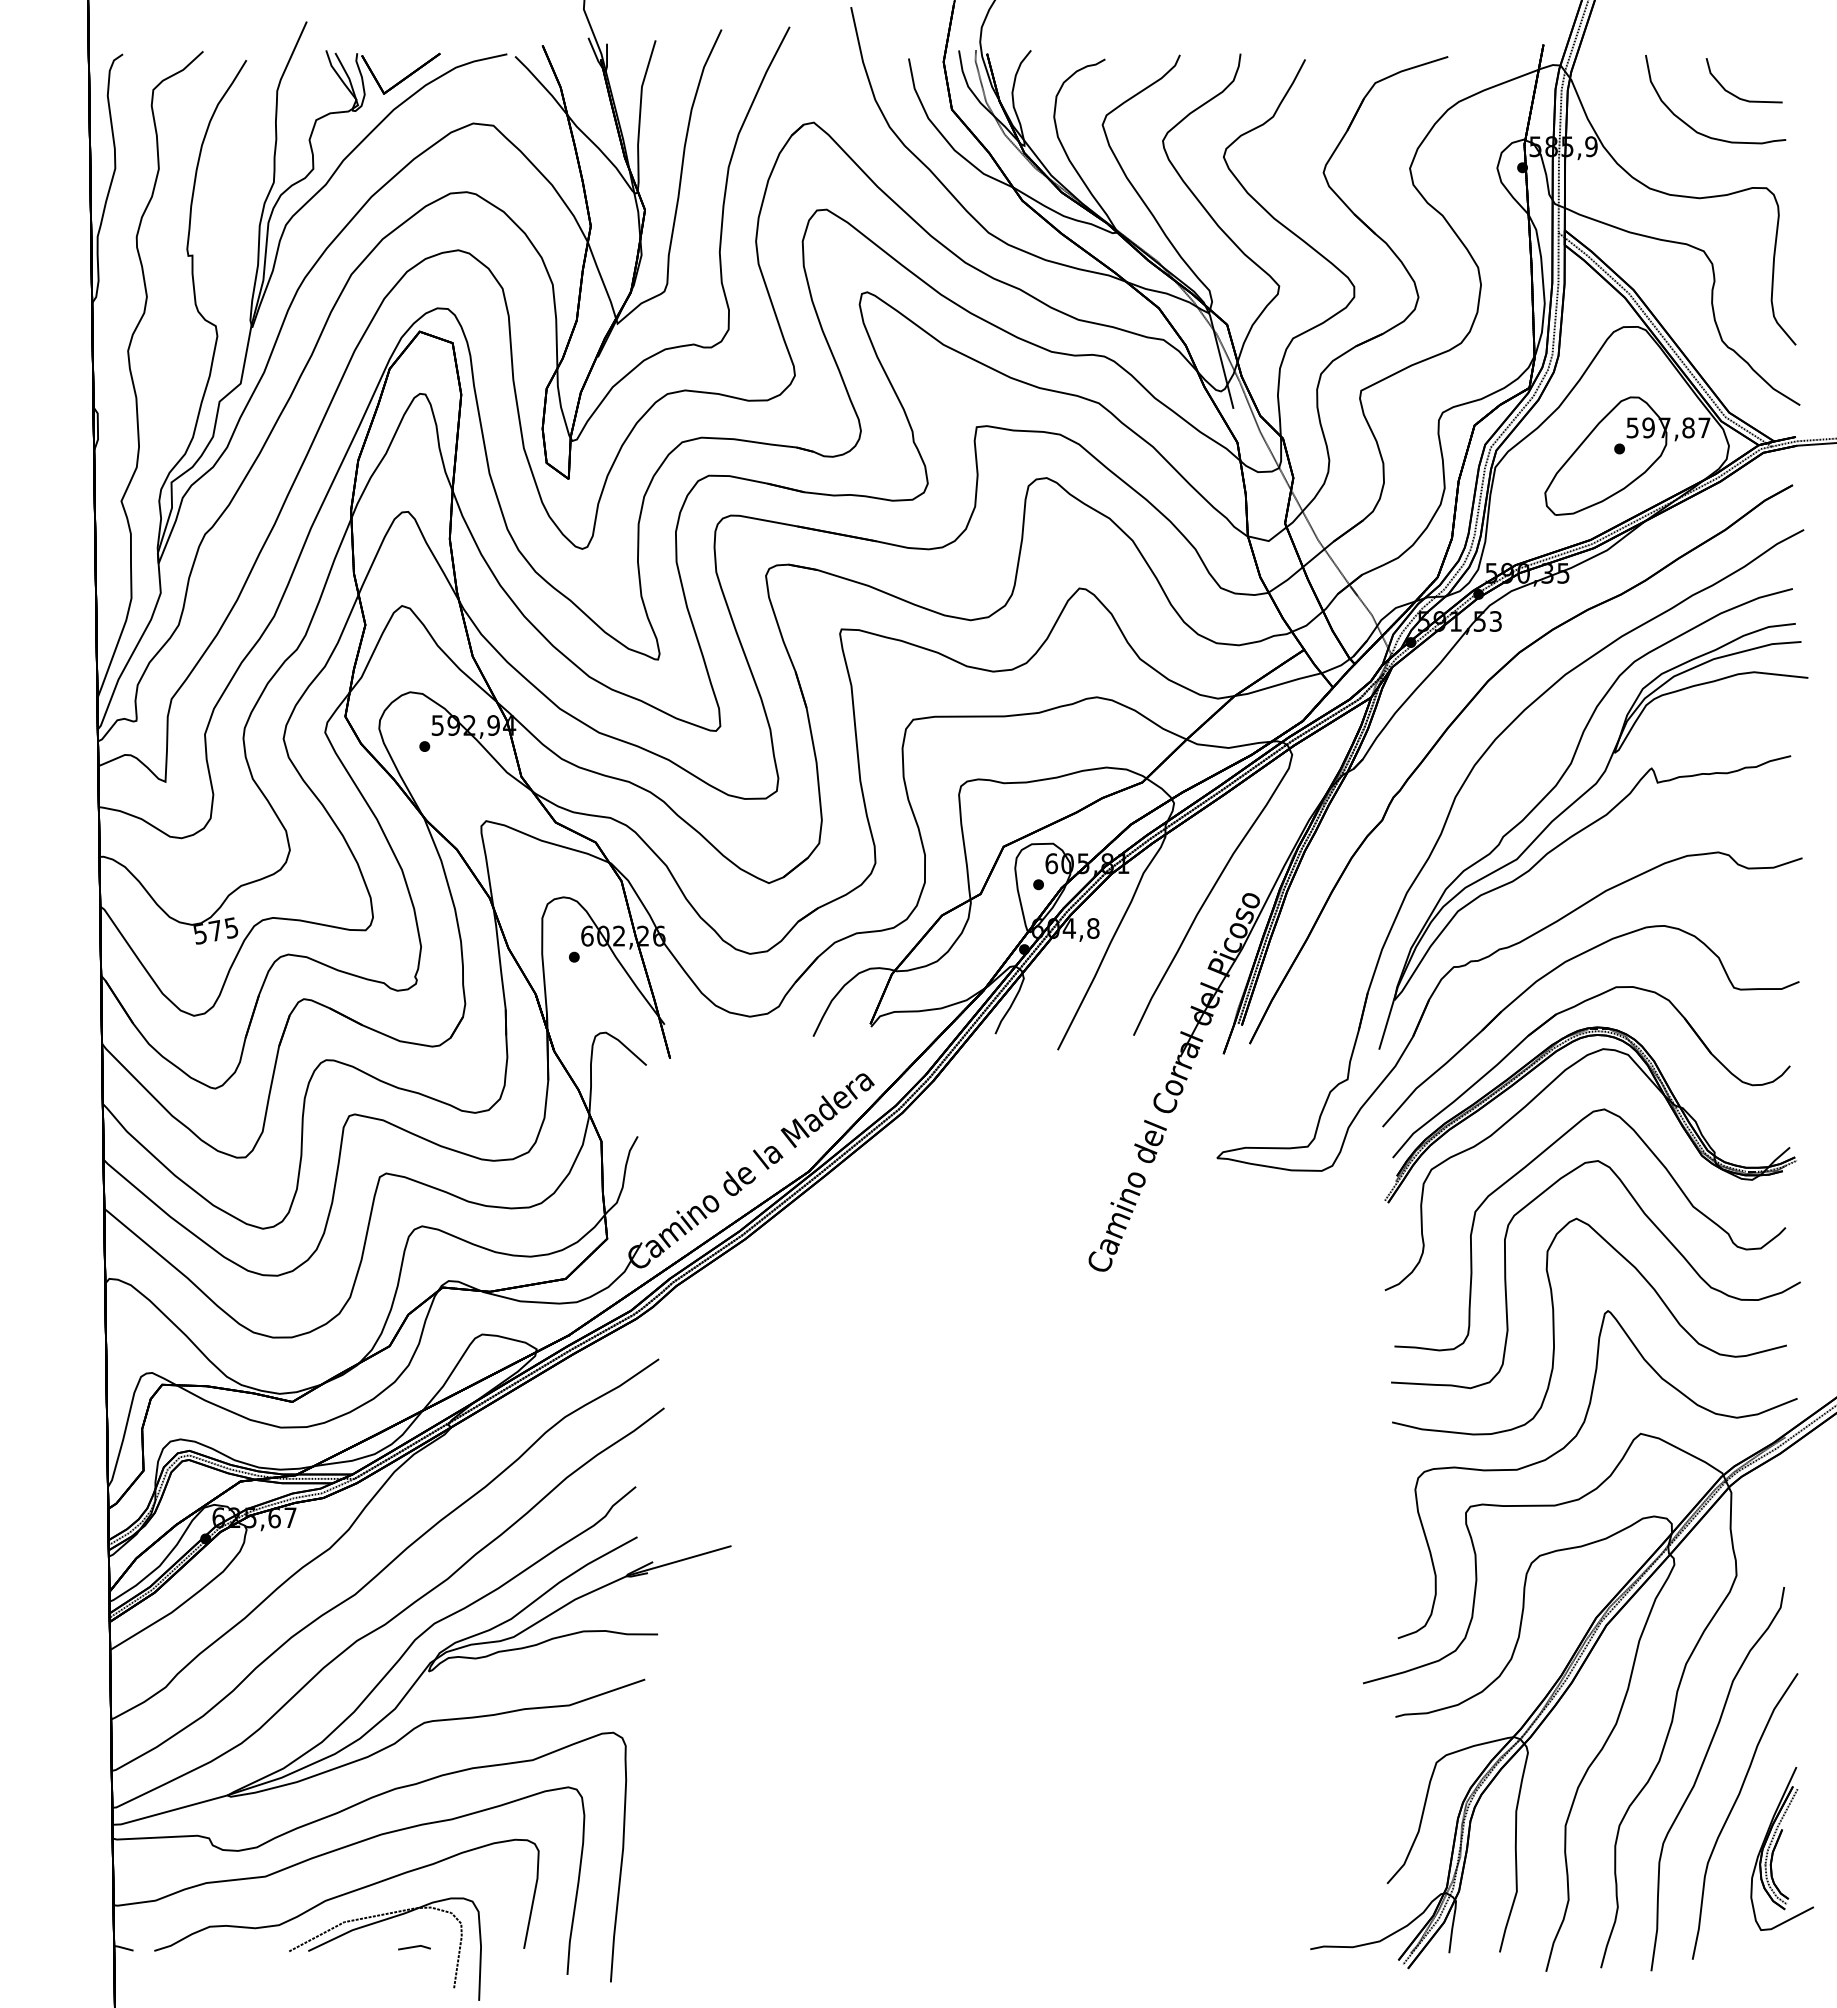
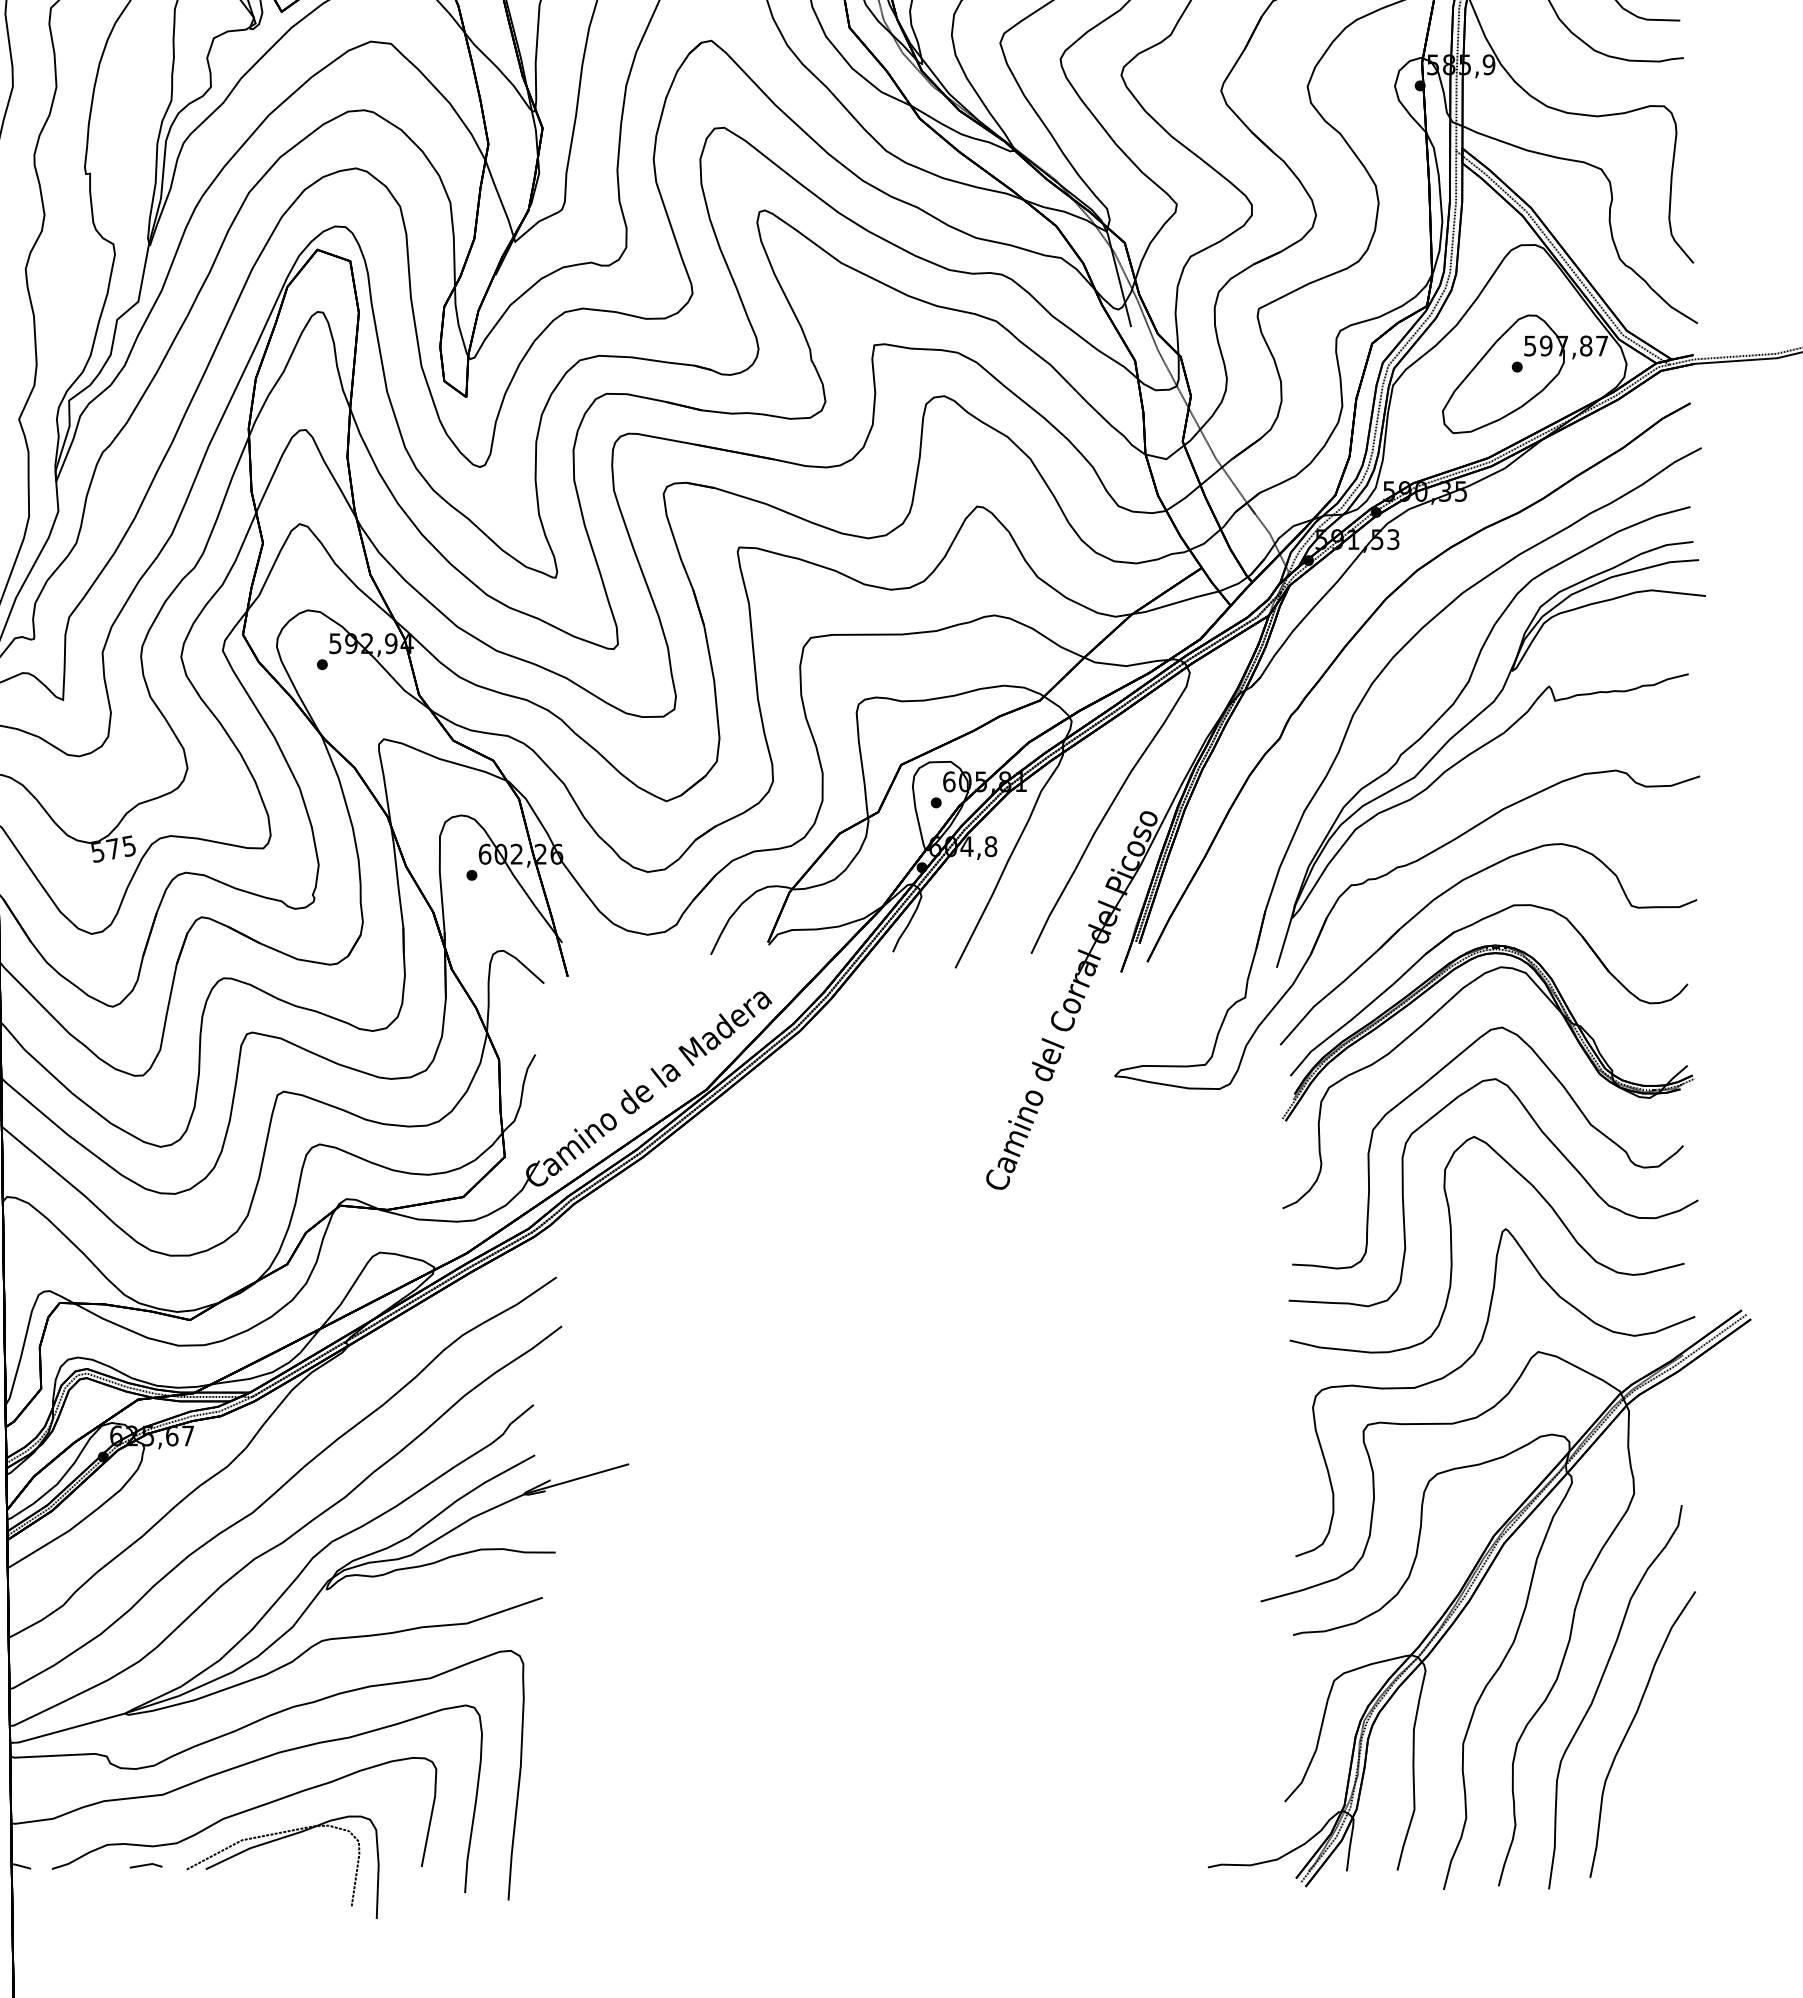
part: (1776, 1846) -> (1674, 1764), removed
part: (414, 1947) -> (146, 1865), moved

